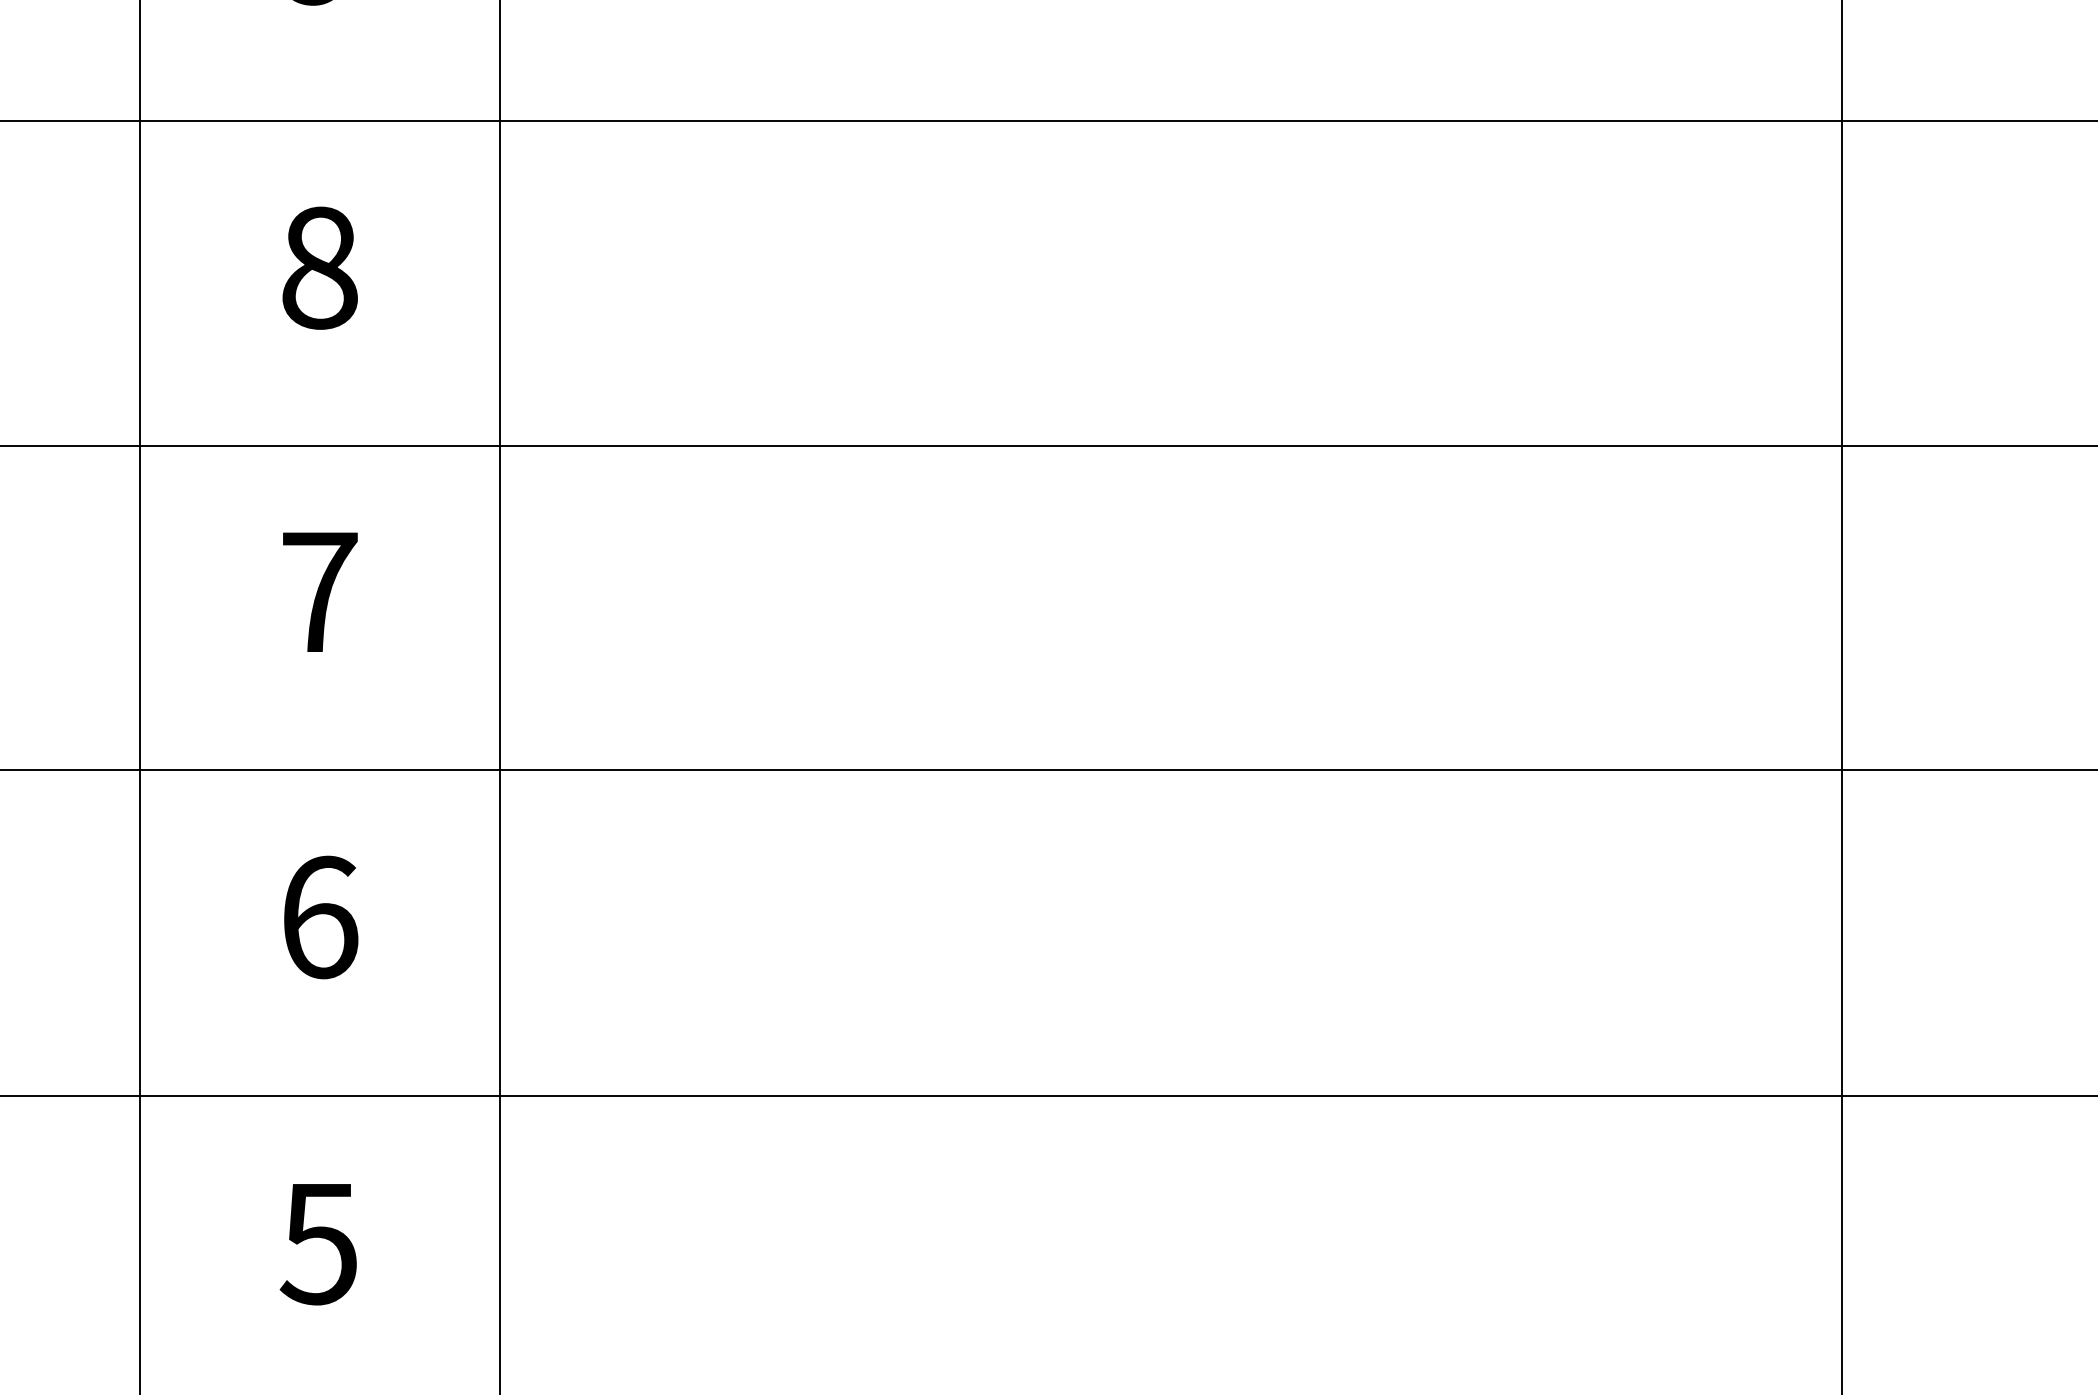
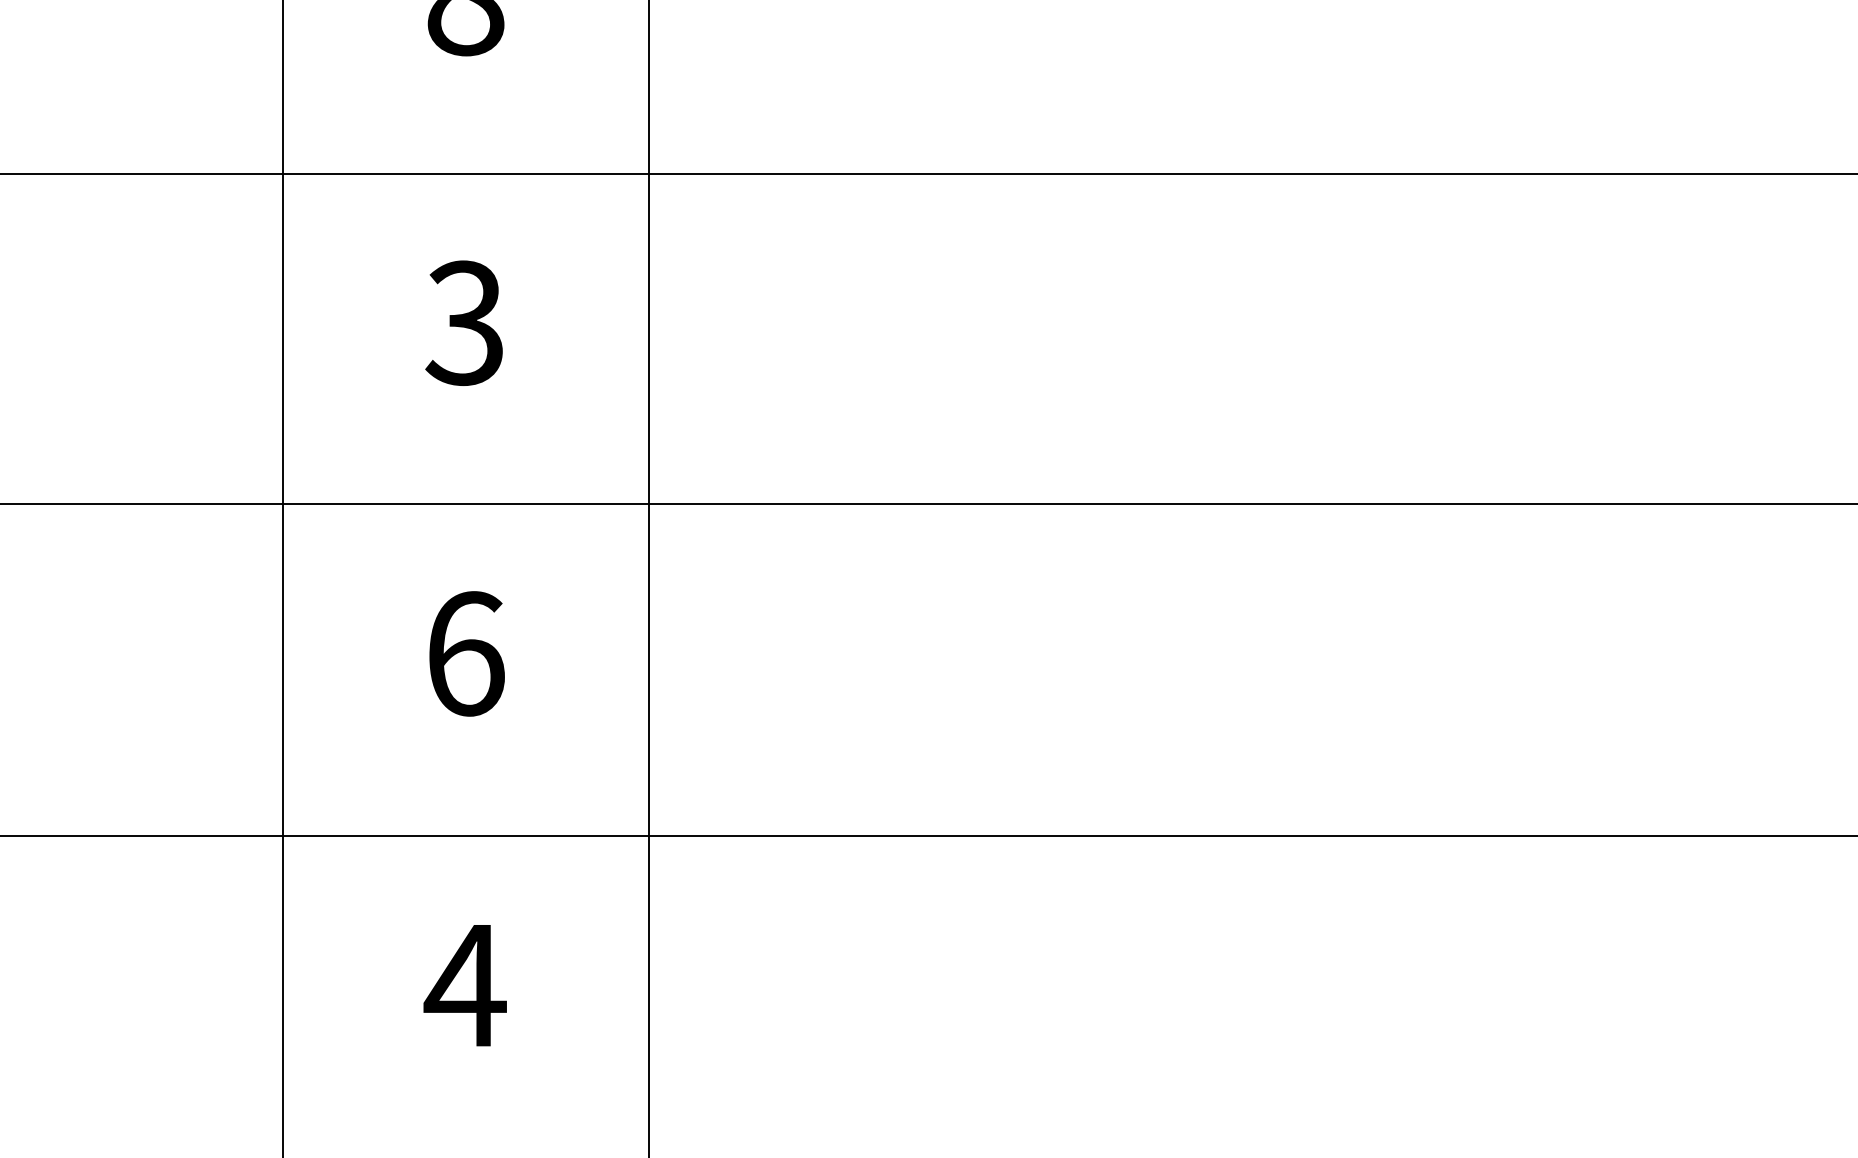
text: (318, 592) -> (464, 323), 7 -> 3
text: (319, 1244) -> (465, 986), 5 -> 4

